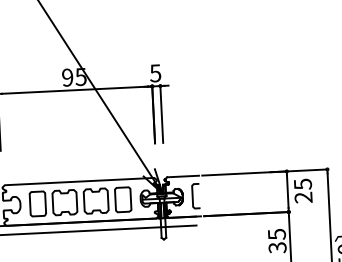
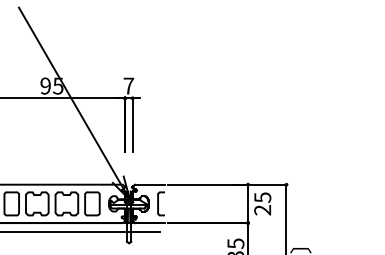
text: (155, 72) -> (128, 85), 5 -> 7

